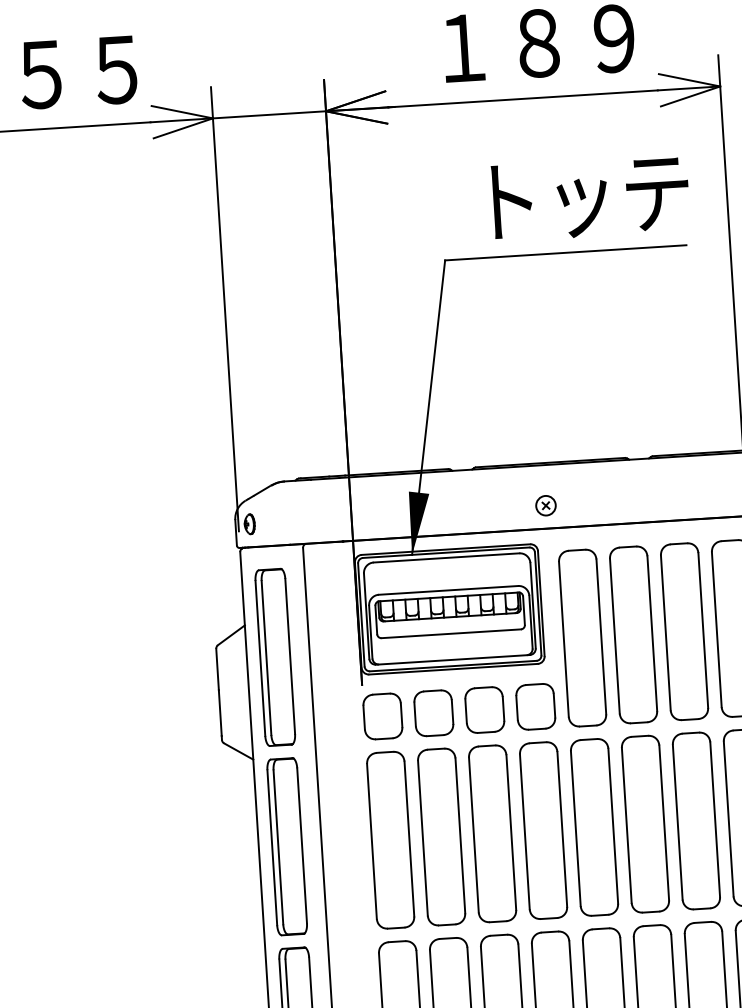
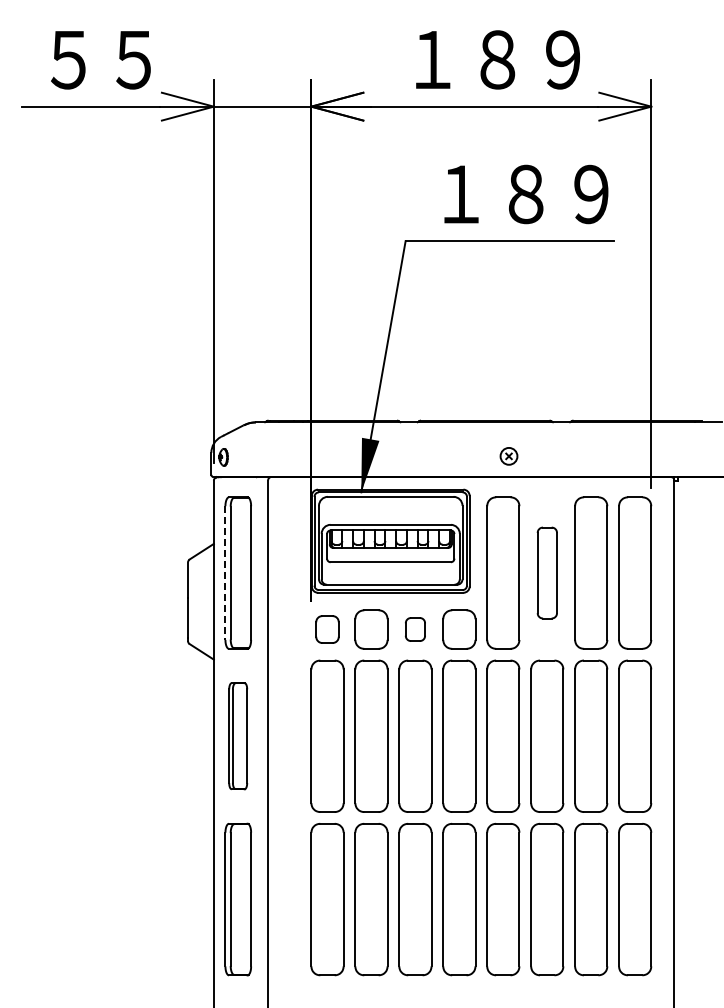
text: (587, 198) -> (531, 195), トッテ -> １８９
part: (545, 505) -> (508, 456), moved
part: (633, 634) -> (547, 572), size x0.6
line: (260, 658) -> (225, 573), solid -> dashed
part: (484, 709) -> (415, 629), size x0.6
part: (382, 716) -> (327, 629), size x0.7
part: (286, 845) -> (237, 735), size x0.7

